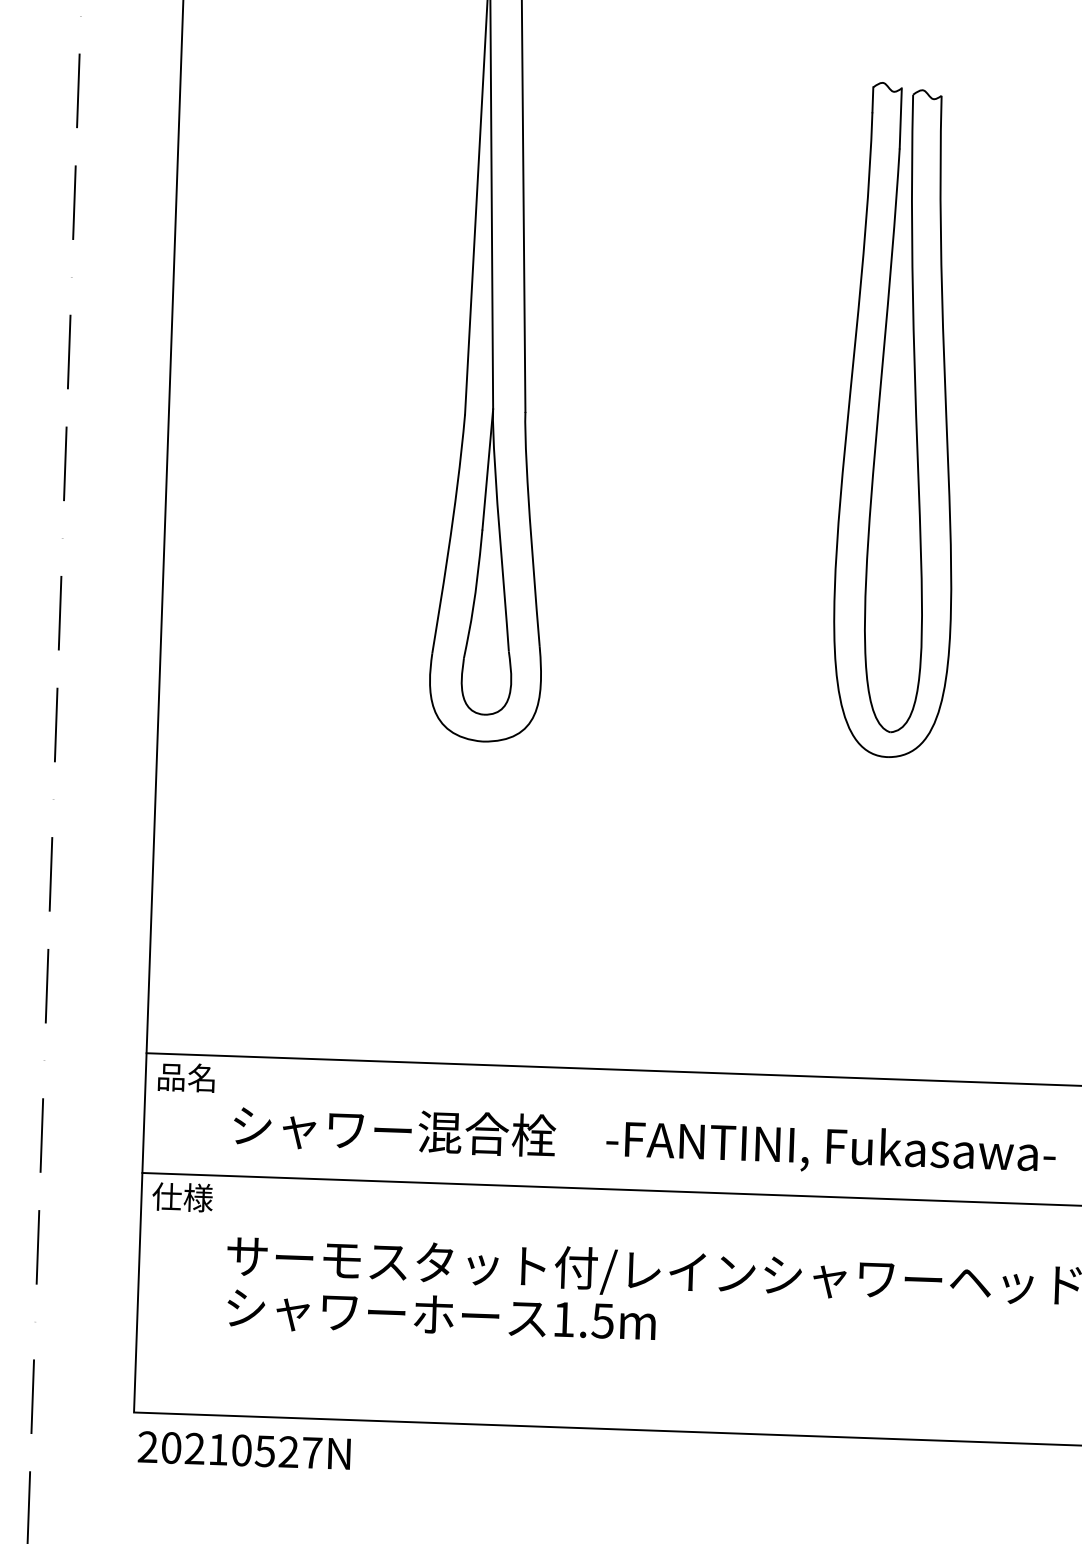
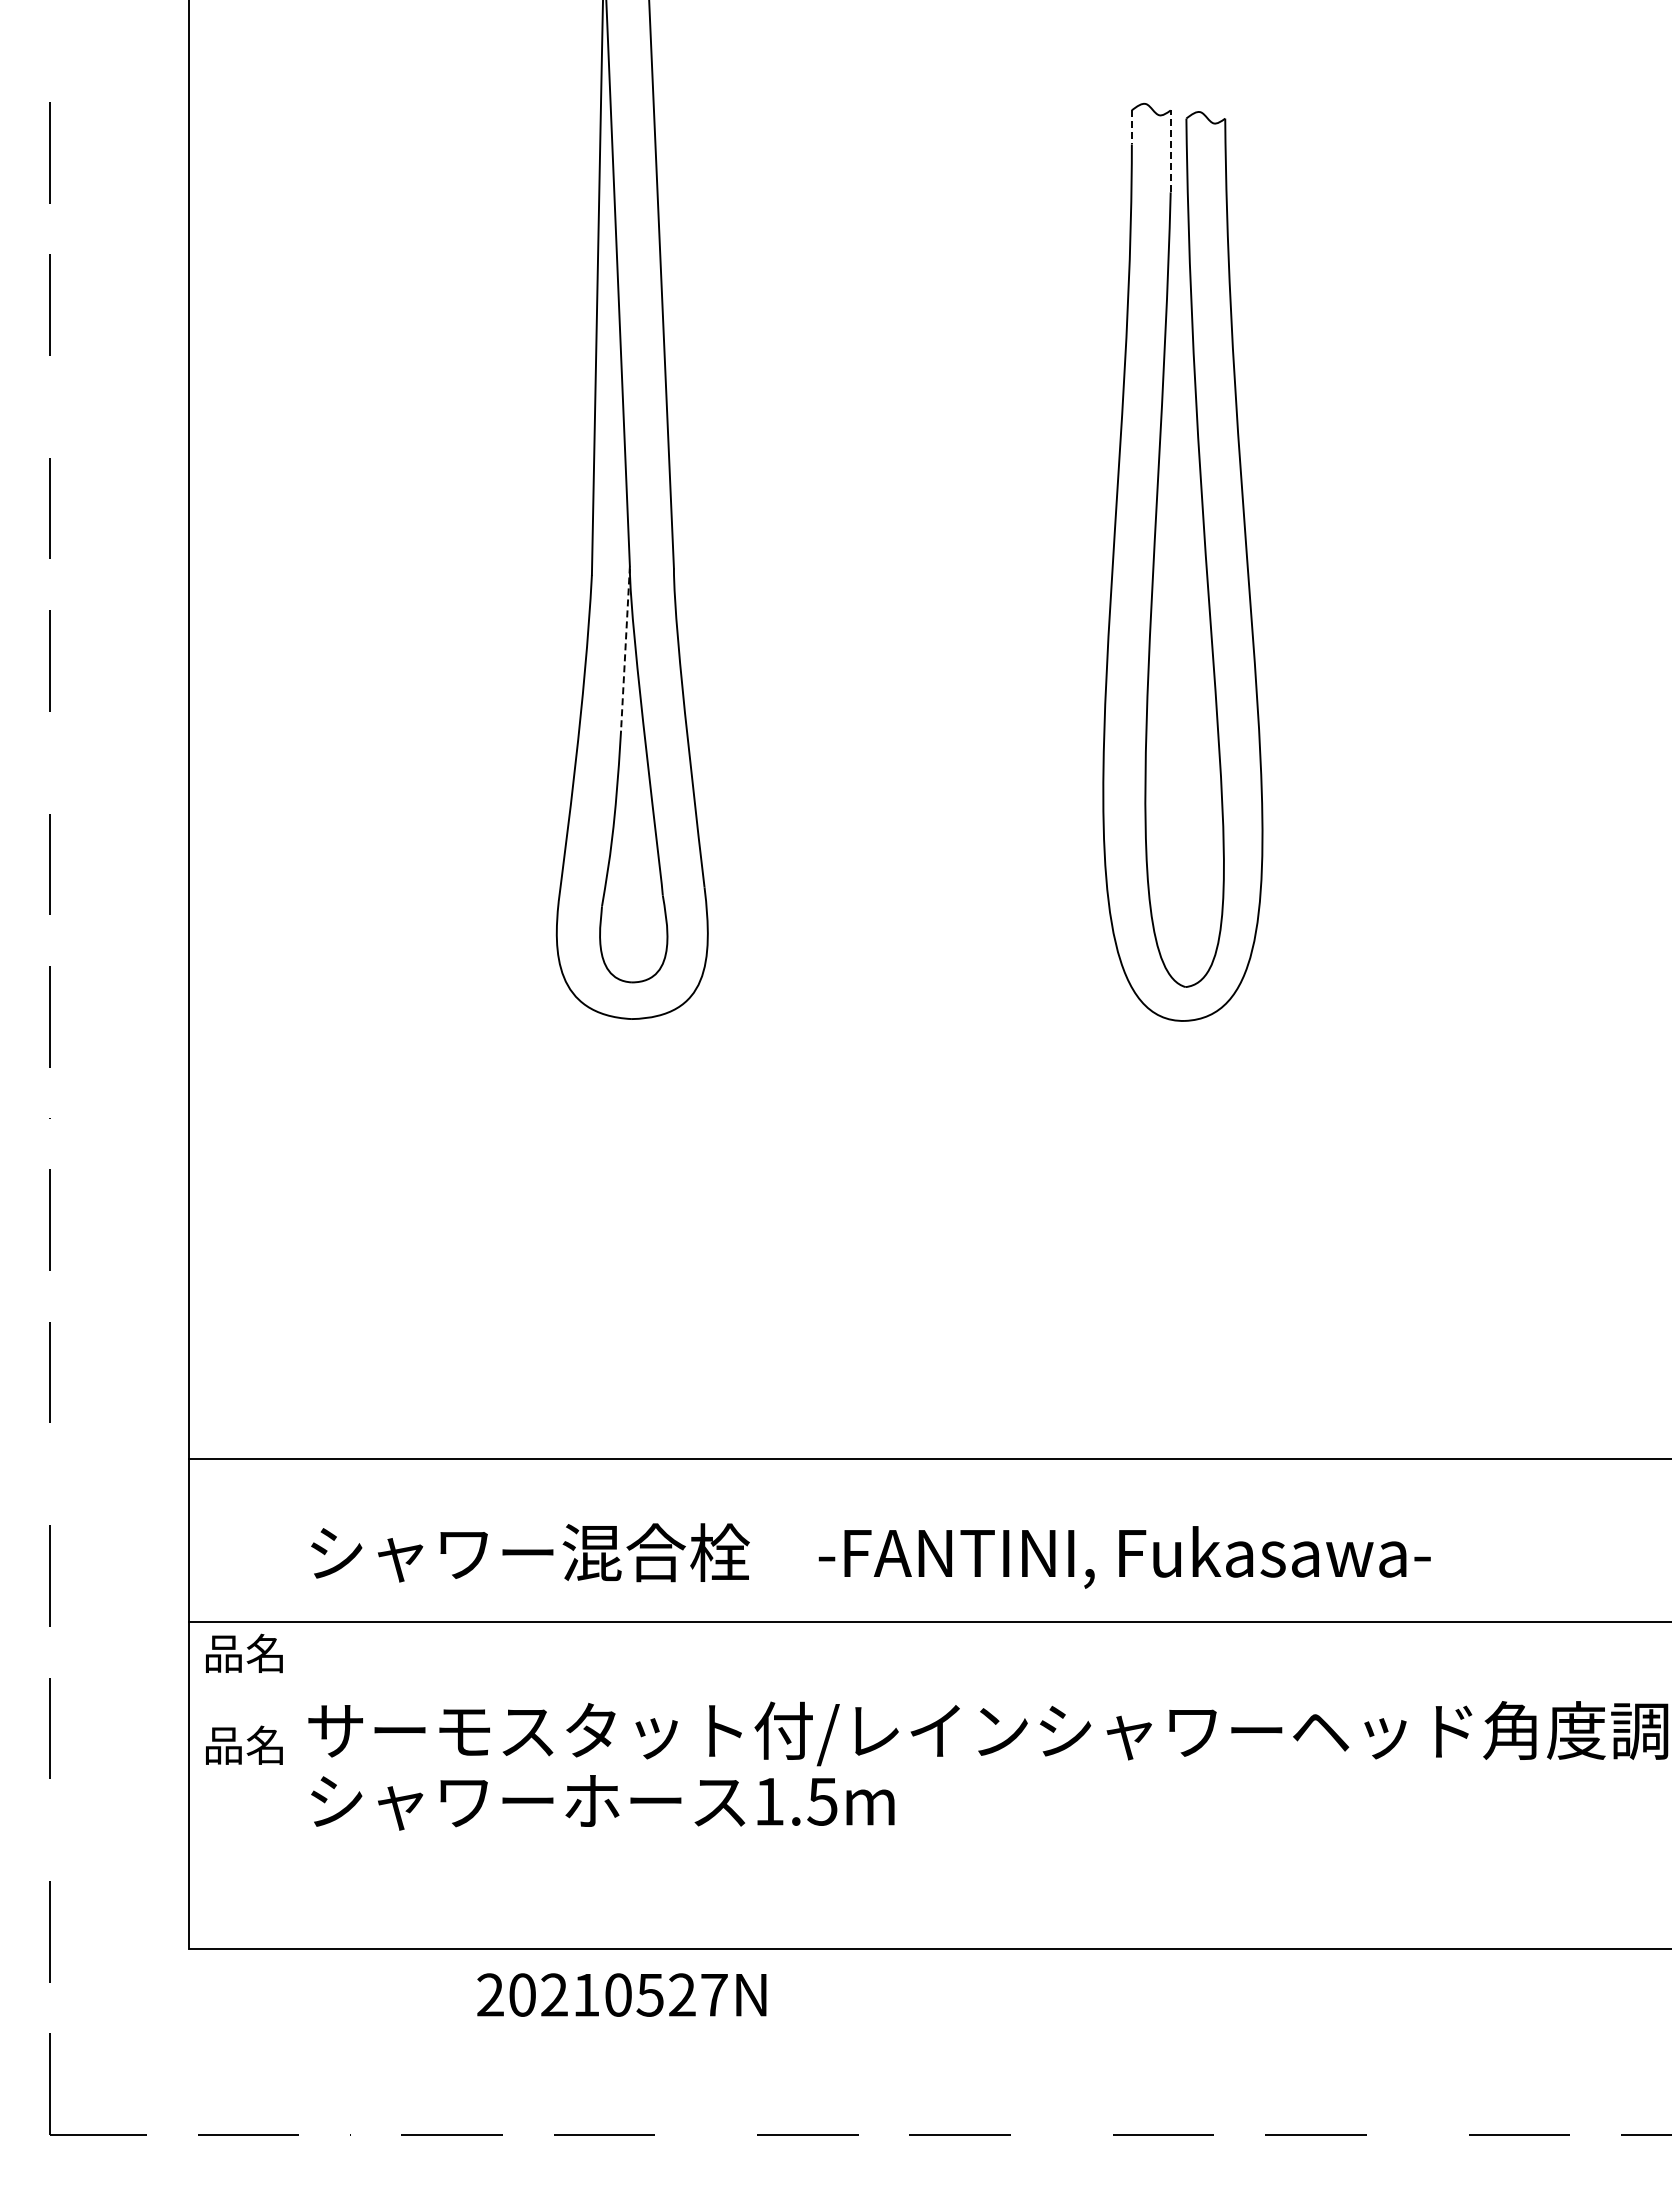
line: (872, 99) -> (1131, 127), solid -> dashed
line: (900, 118) -> (1170, 151), solid -> dashed
line: (487, 470) -> (625, 649), solid -> dashed
text: (186, 1076) -> (244, 1744), moved
text: (182, 1197) -> (244, 1653), 仕様 -> 品名
text: (244, 1450) -> (621, 1994), moved

